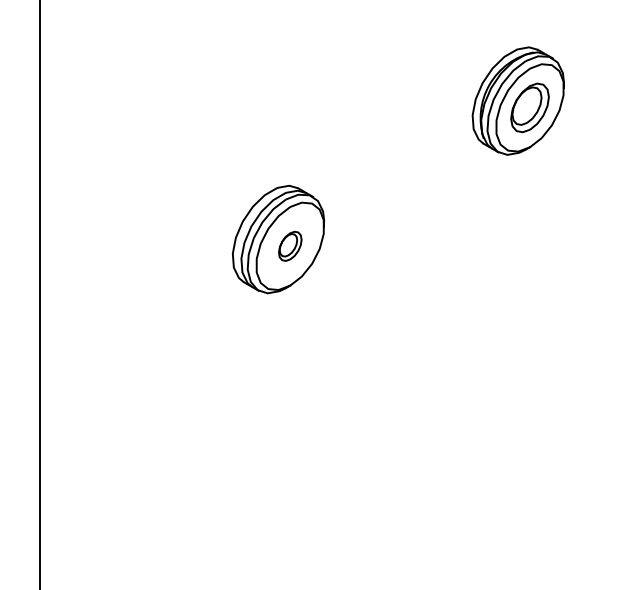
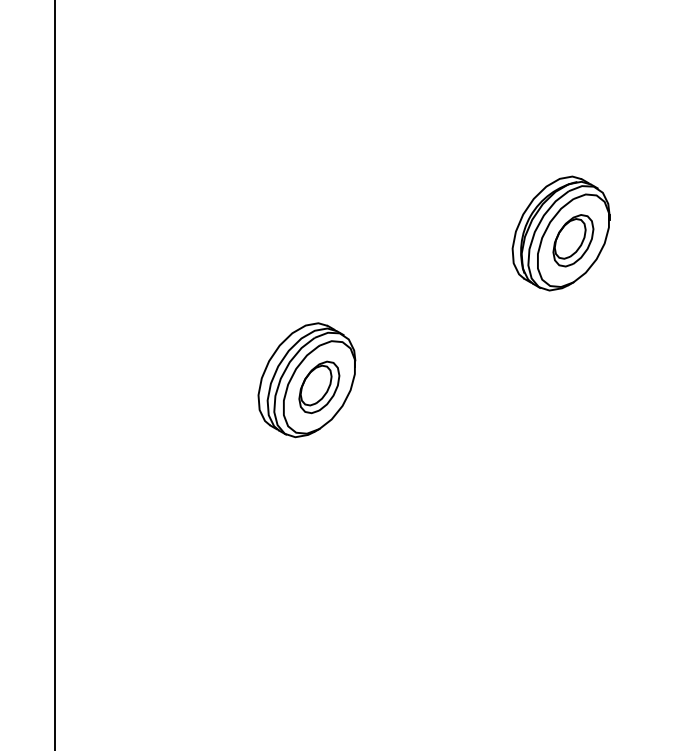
part: (290, 246) -> (319, 387), size x1.67

